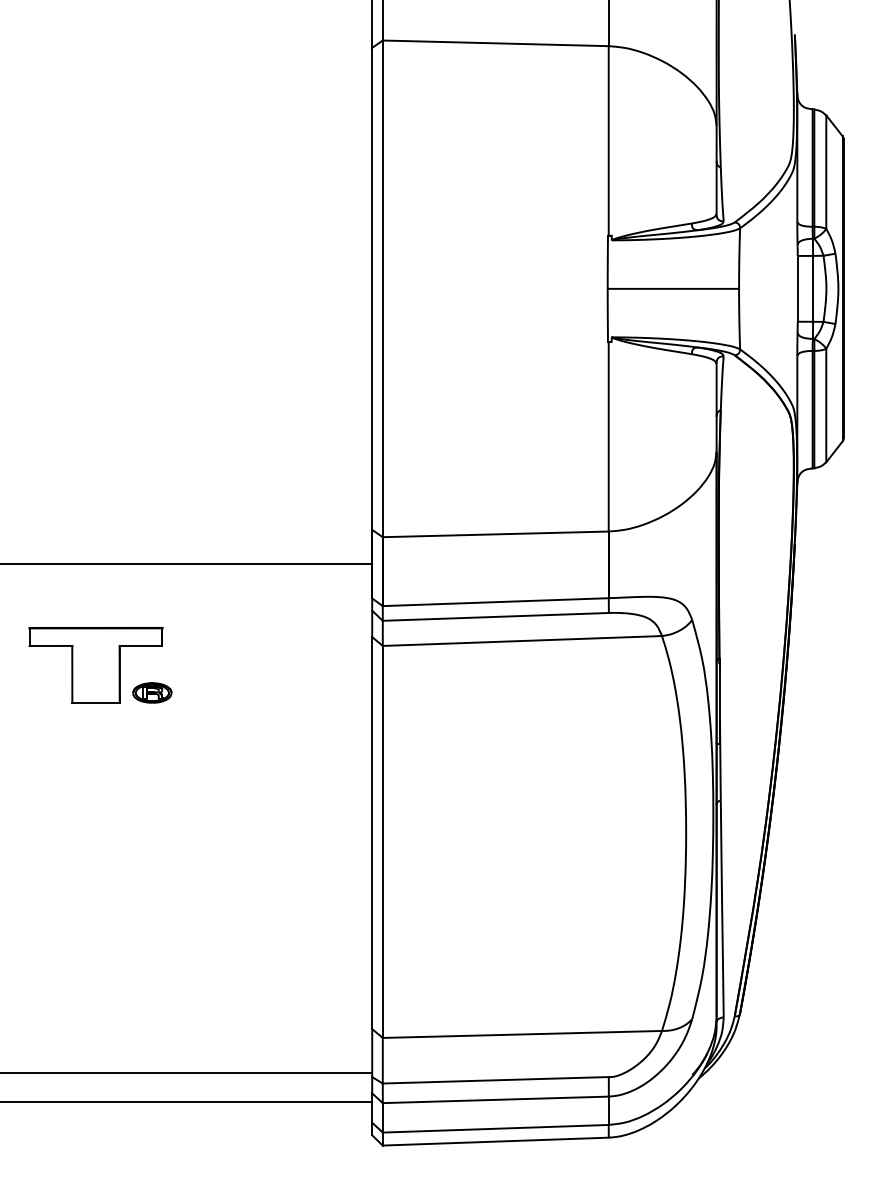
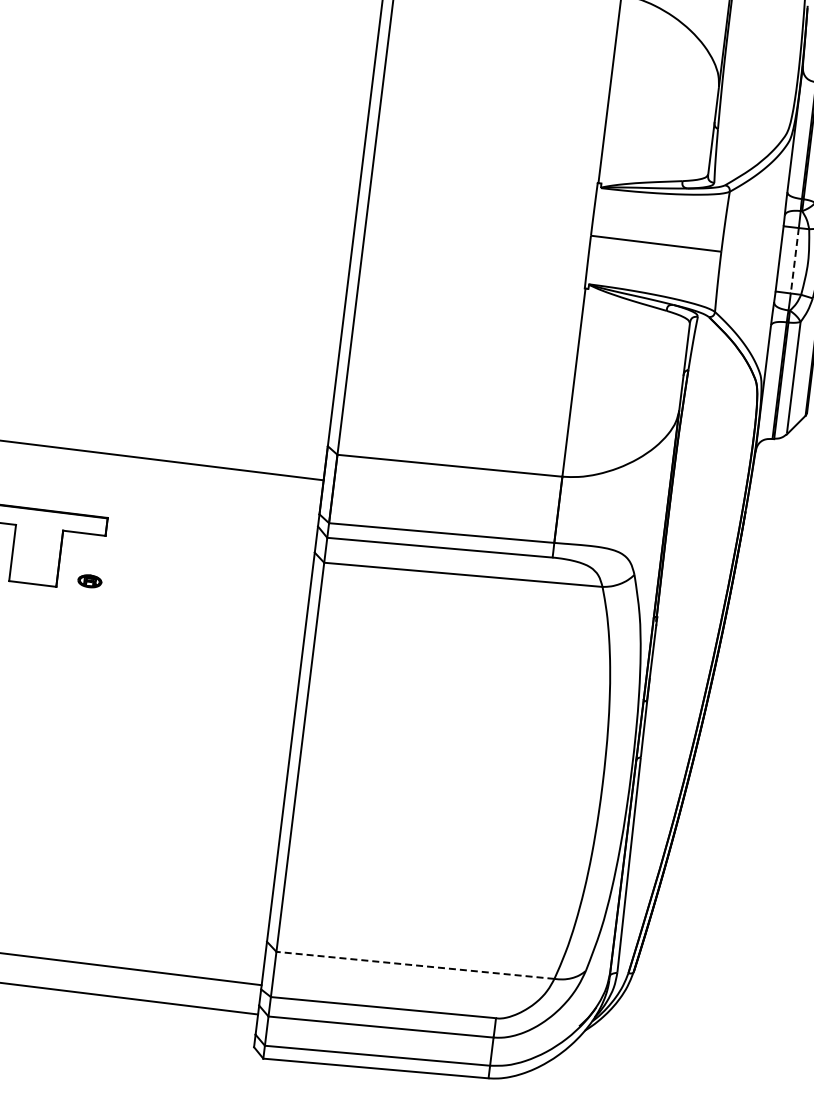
line: (813, 288) -> (795, 260), solid -> dashed
part: (152, 692) -> (89, 580), size x0.6
line: (522, 1034) -> (415, 965), solid -> dashed

